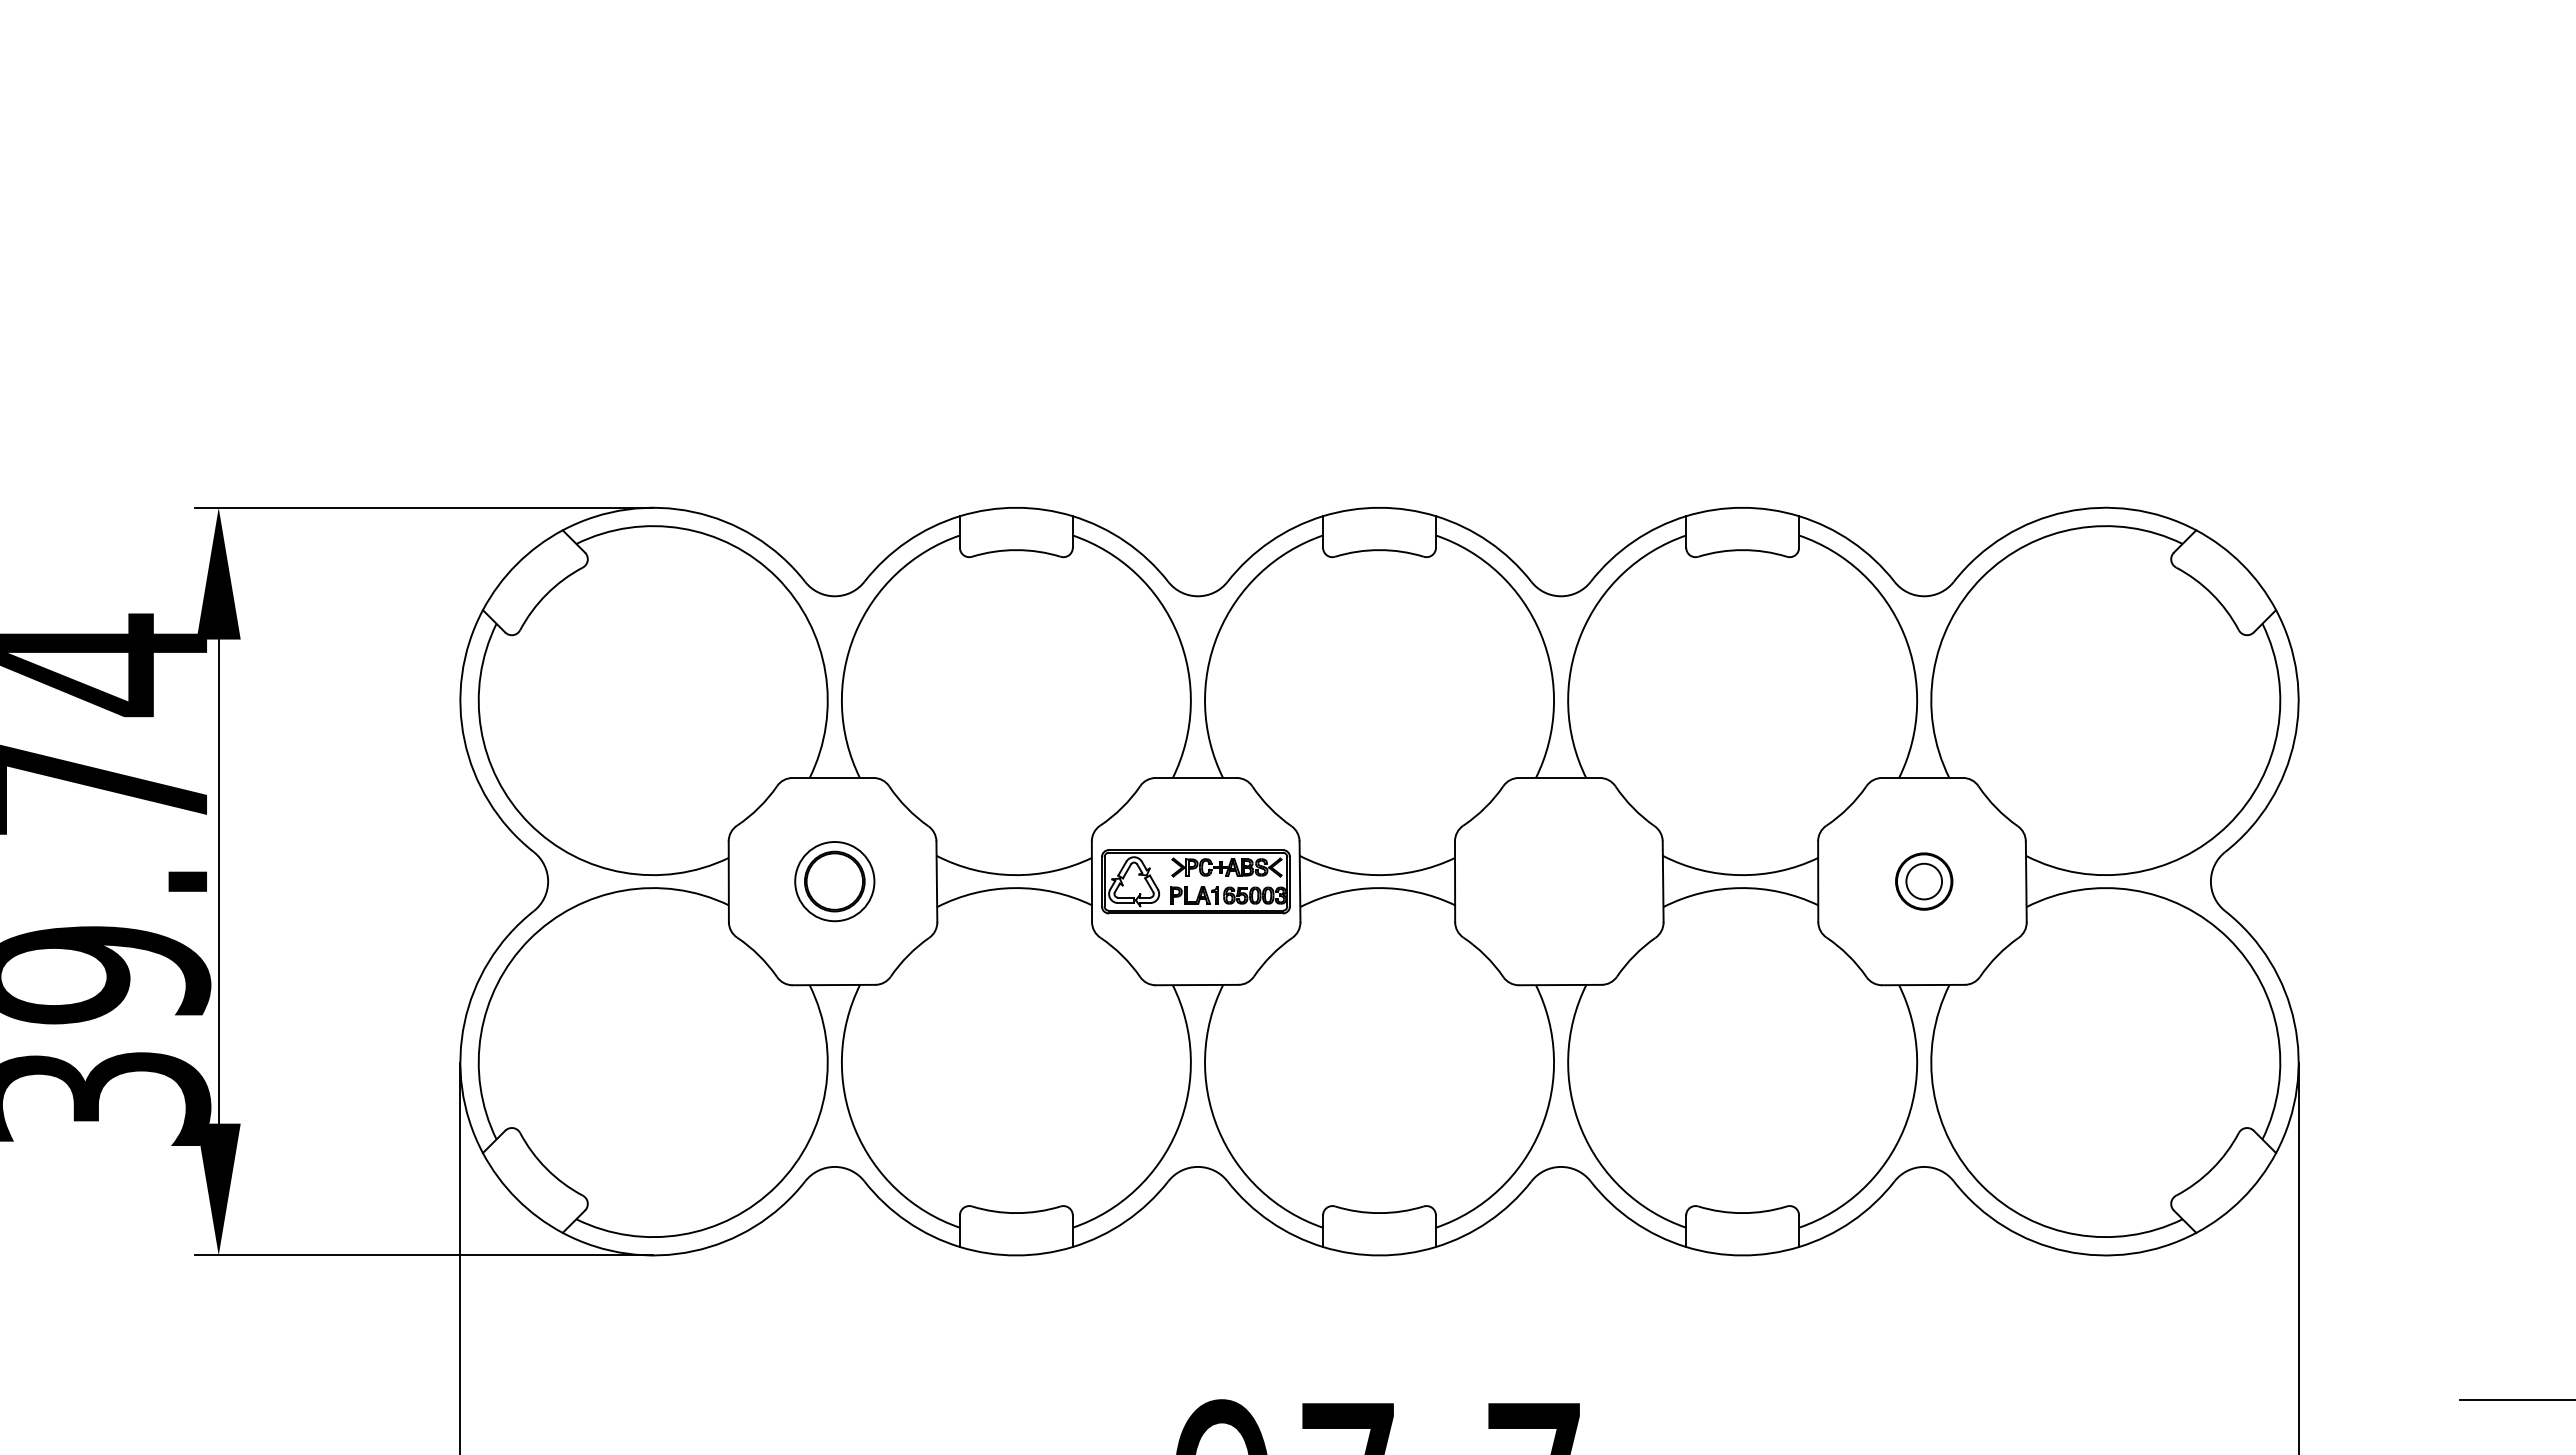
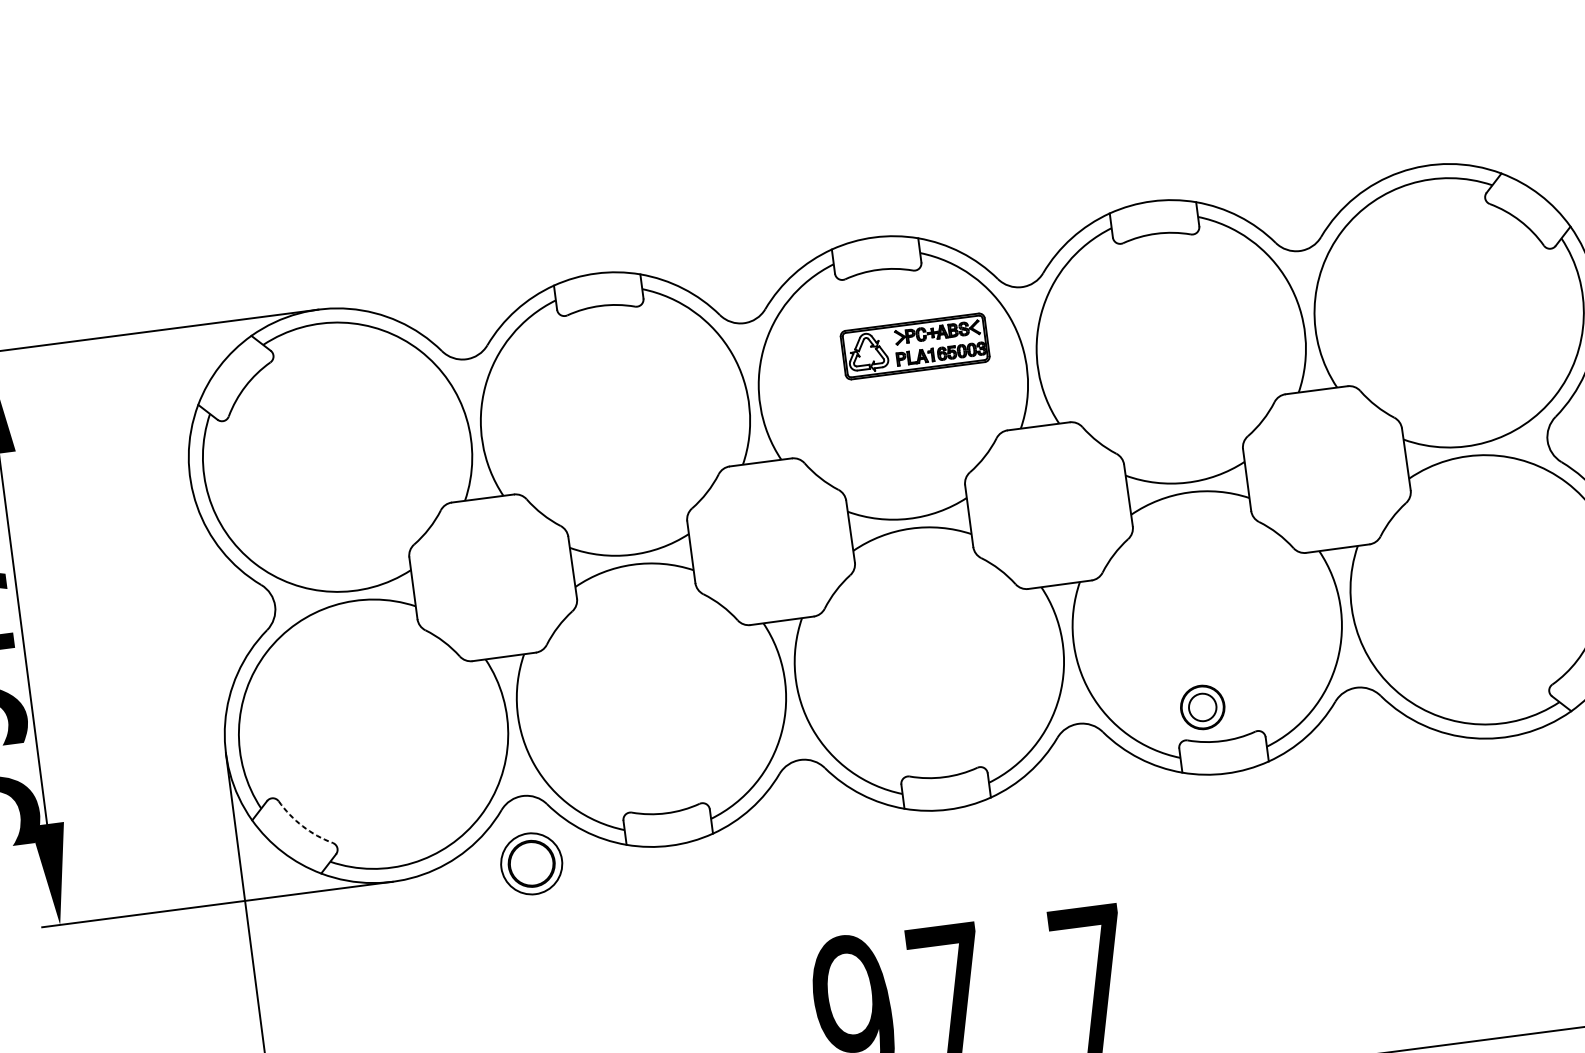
part: (834, 881) -> (531, 863), moved
part: (1195, 881) -> (914, 346), moved
part: (1924, 881) -> (1202, 707), moved
arc: (546, 1169) -> (302, 826), solid -> dashed

